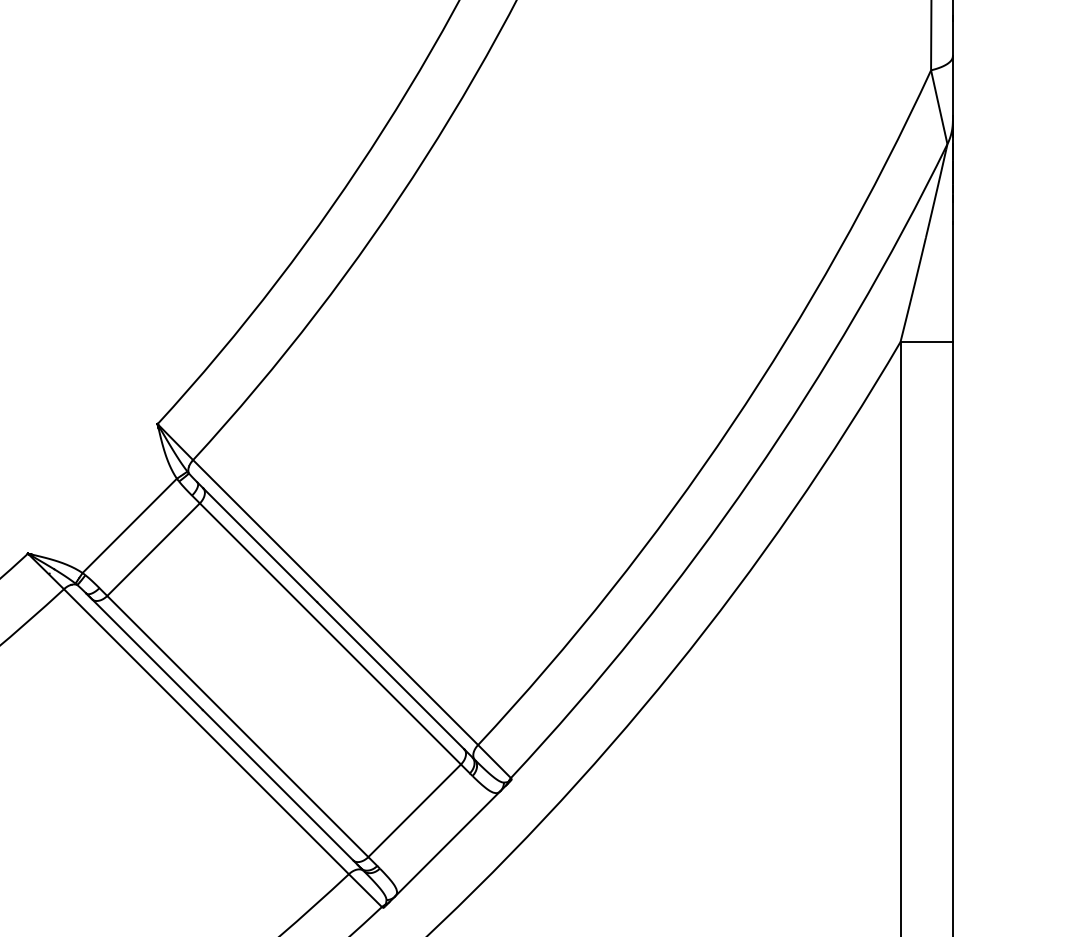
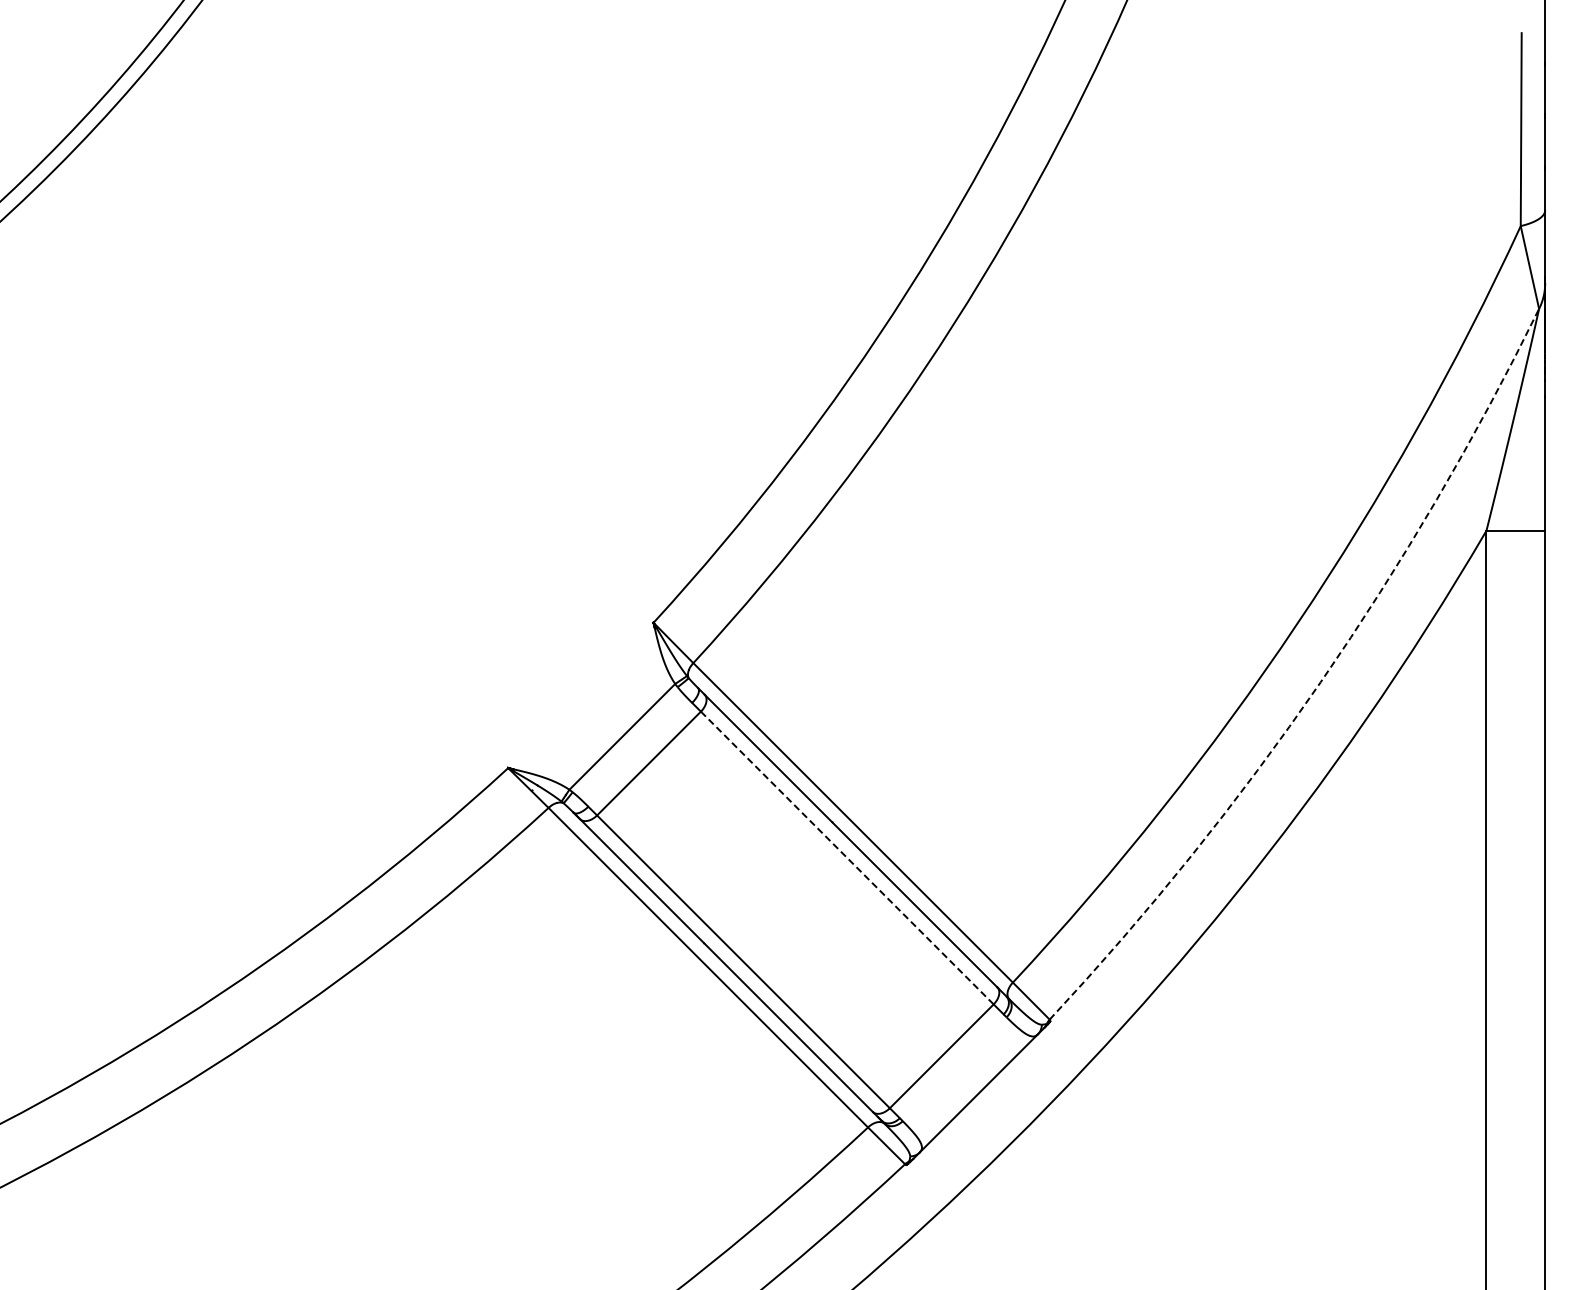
arc: (752, 477) -> (1320, 682), solid -> dashed
line: (329, 633) -> (846, 857), solid -> dashed

